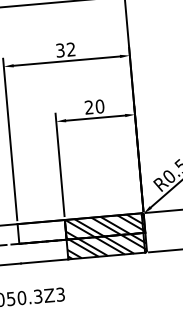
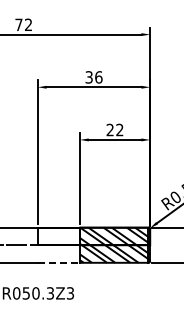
text: (70, 49) -> (98, 77), 32 -> 36
text: (99, 105) -> (119, 129), 20 -> 22
line: (45, 261) -> (59, 262), solid -> dashed

